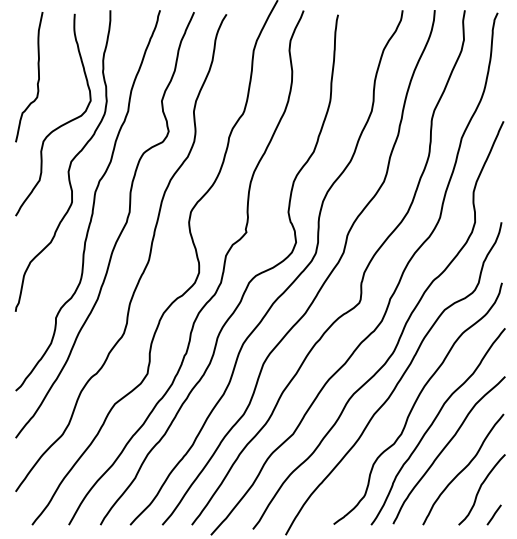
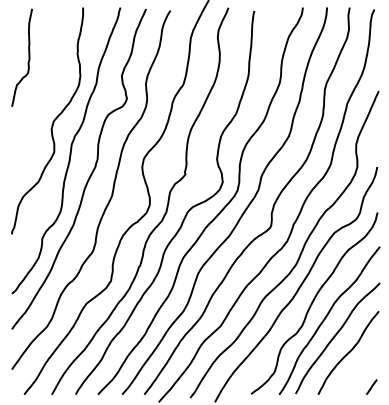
curve: (61, 124) -> (46, 93), removed
curve: (480, 489) -> (361, 367), removed

